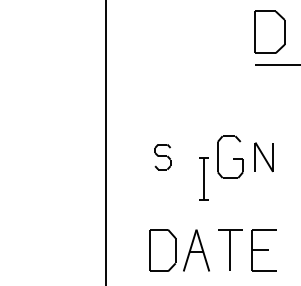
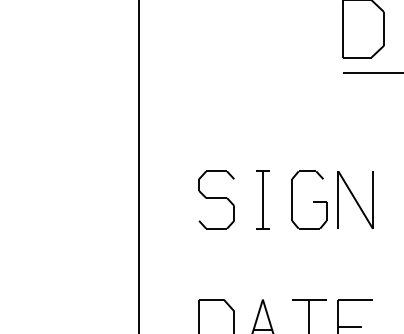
part: (162, 156) -> (216, 199), size x1.67
part: (264, 157) -> (356, 200), size x1.43
part: (203, 178) -> (262, 199), moved

